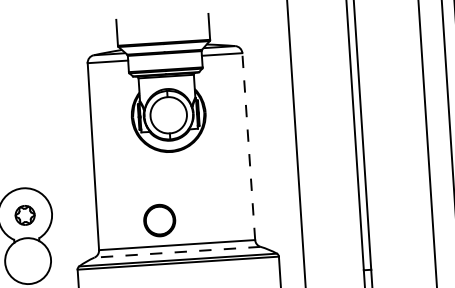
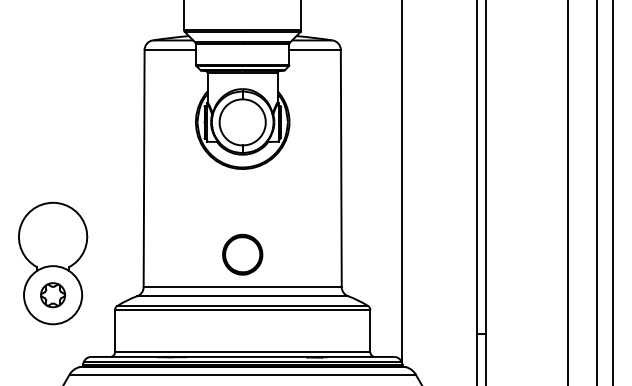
line: (248, 146) -> (341, 168), dashed -> solid
part: (25, 215) -> (53, 295), moved
part: (159, 220) -> (242, 254), moved
line: (177, 252) -> (242, 296), dashed -> solid

